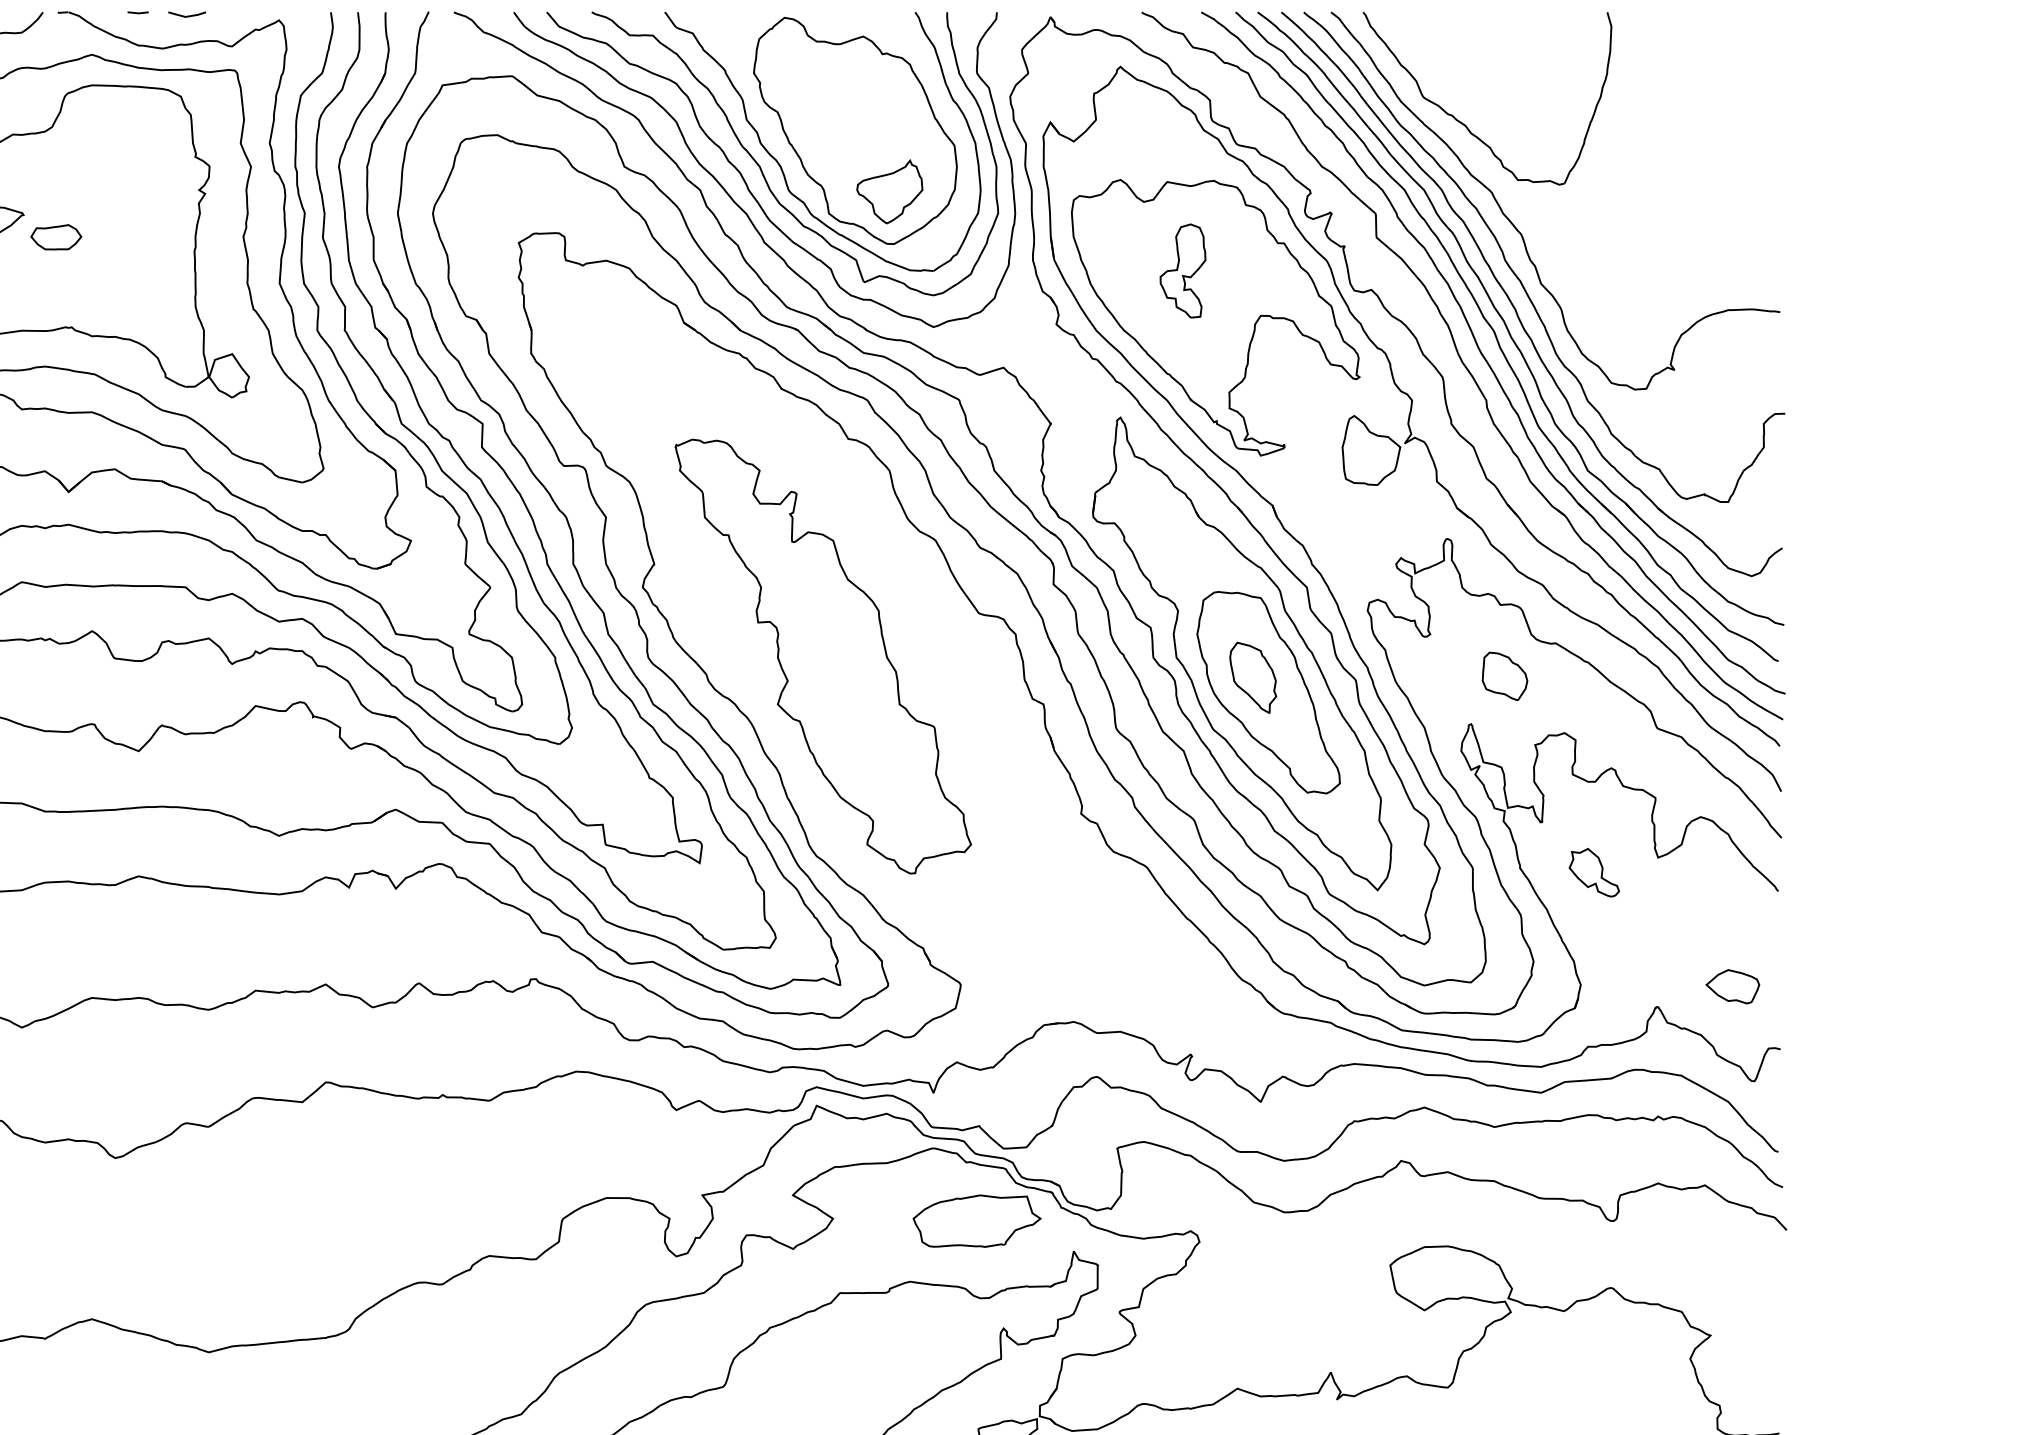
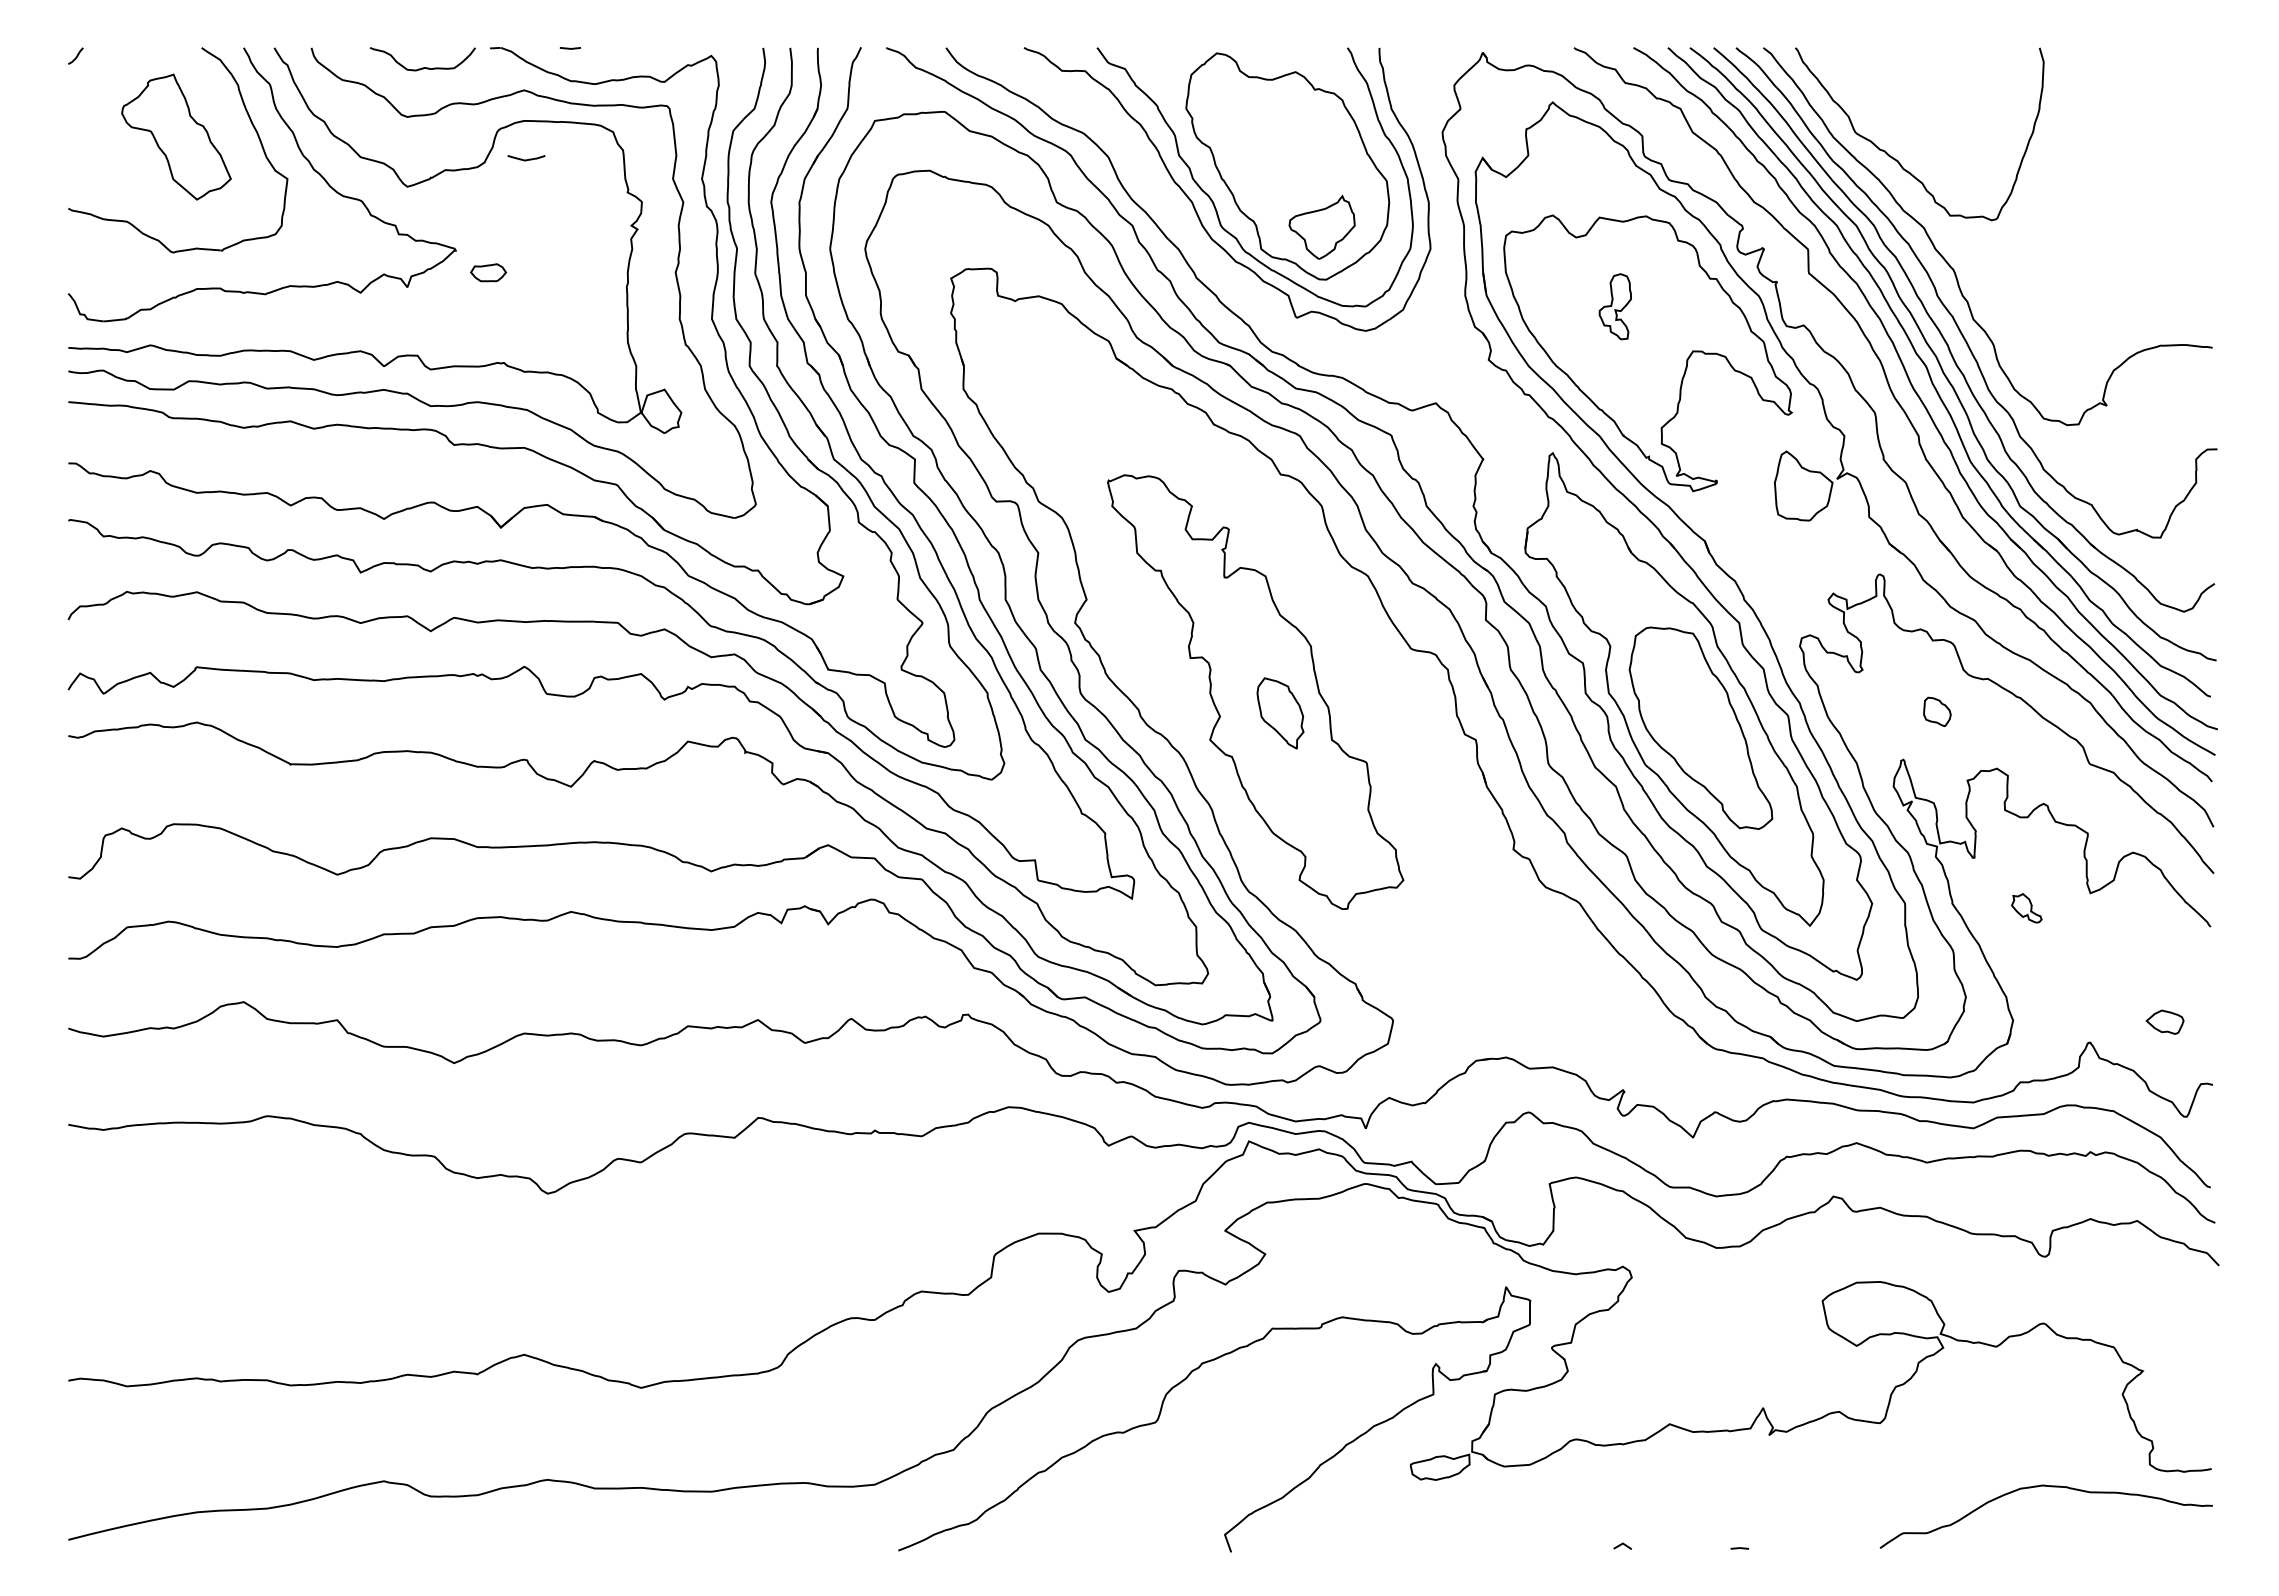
curve: (187, 15) -> (526, 159), moved
curve: (748, 185) -> (1180, 221), removed
part: (56, 236) -> (488, 272), size x0.7
part: (1183, 270) -> (1615, 306), size x0.7
part: (1505, 675) -> (1937, 711), size x0.6
part: (1253, 677) -> (1280, 713), moved
part: (1594, 872) -> (2026, 908), size x0.6
part: (1732, 985) -> (2164, 1021), size x0.7
part: (977, 1220) -> (1409, 1256), removed

